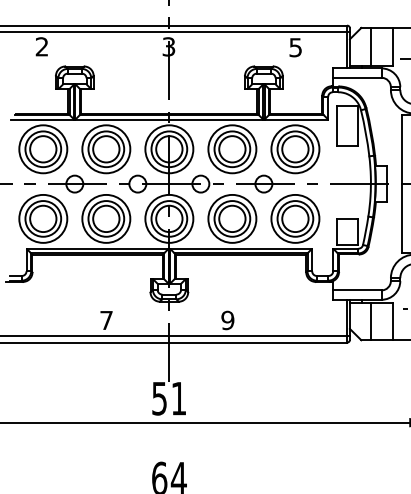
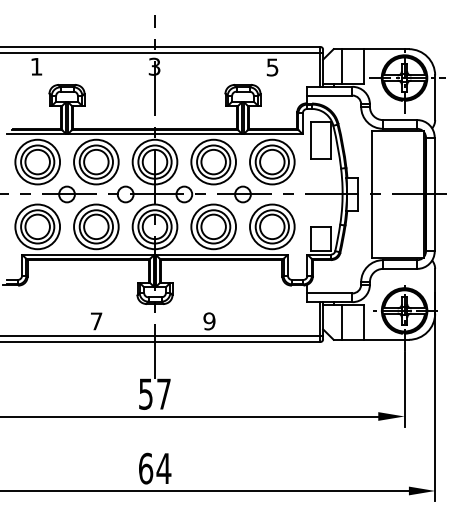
text: (42, 46) -> (36, 66), 2 -> 1
text: (178, 397) -> (163, 393), 51 -> 57

